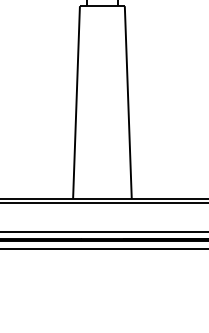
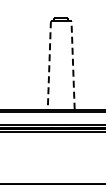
line: (76, 102) -> (49, 65), solid -> dashed
line: (129, 102) -> (73, 65), solid -> dashed

